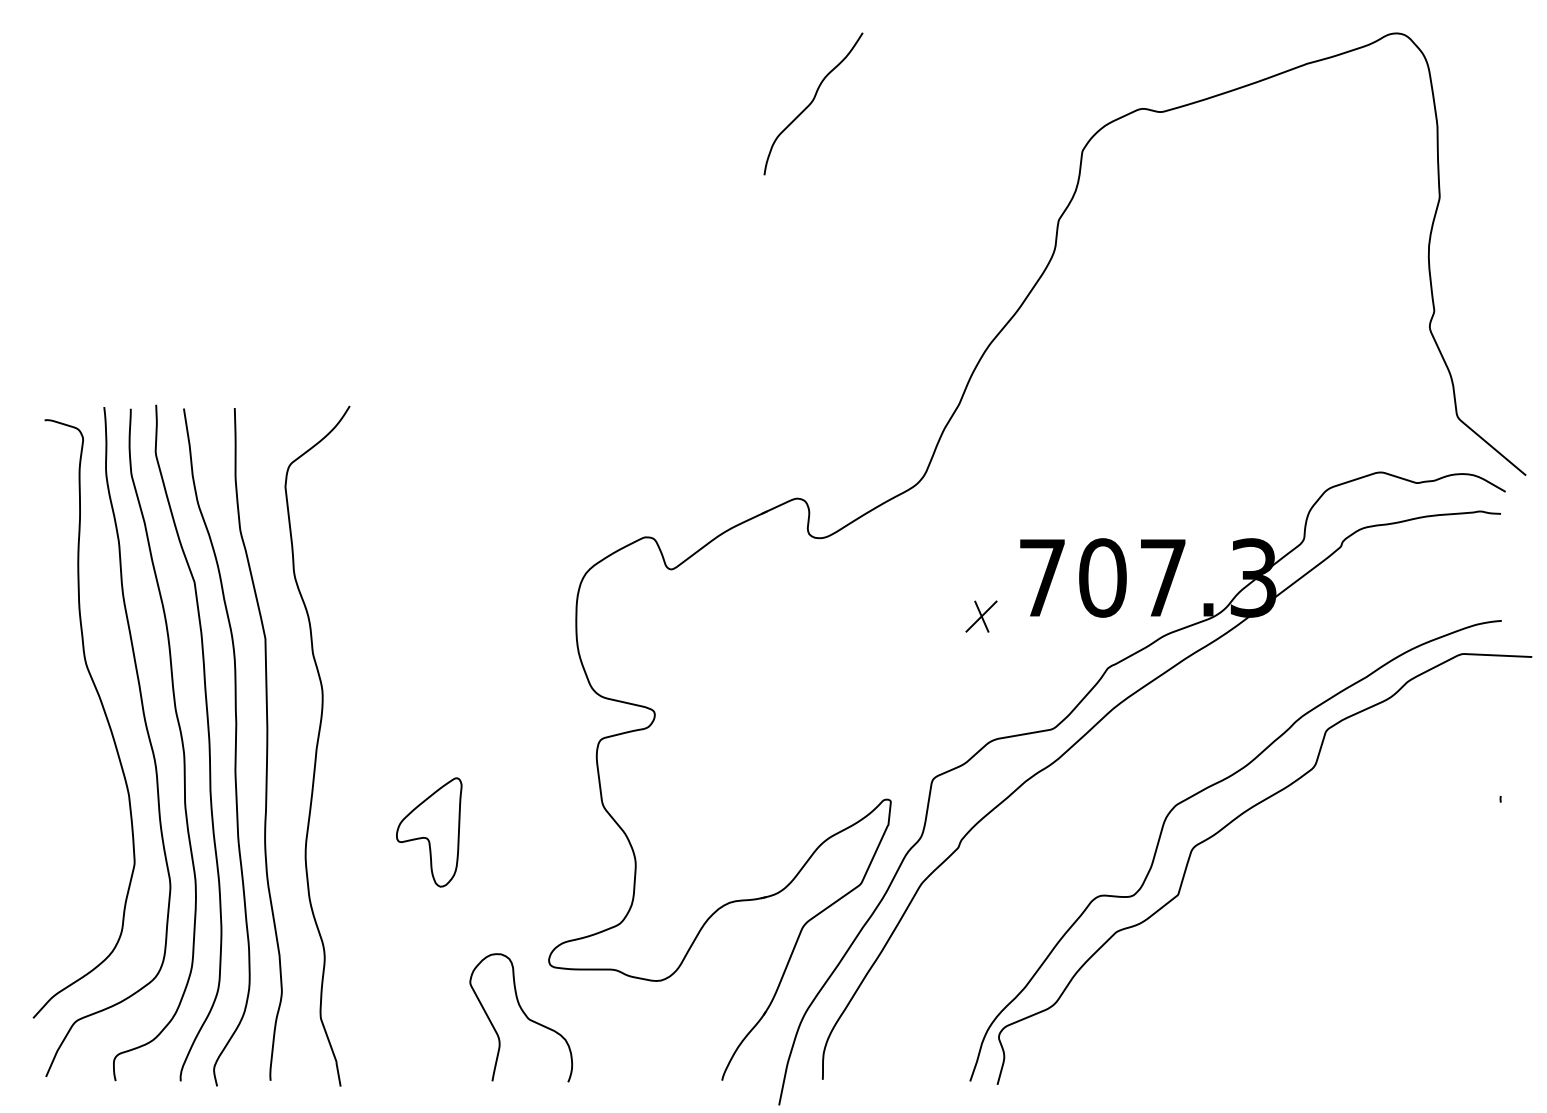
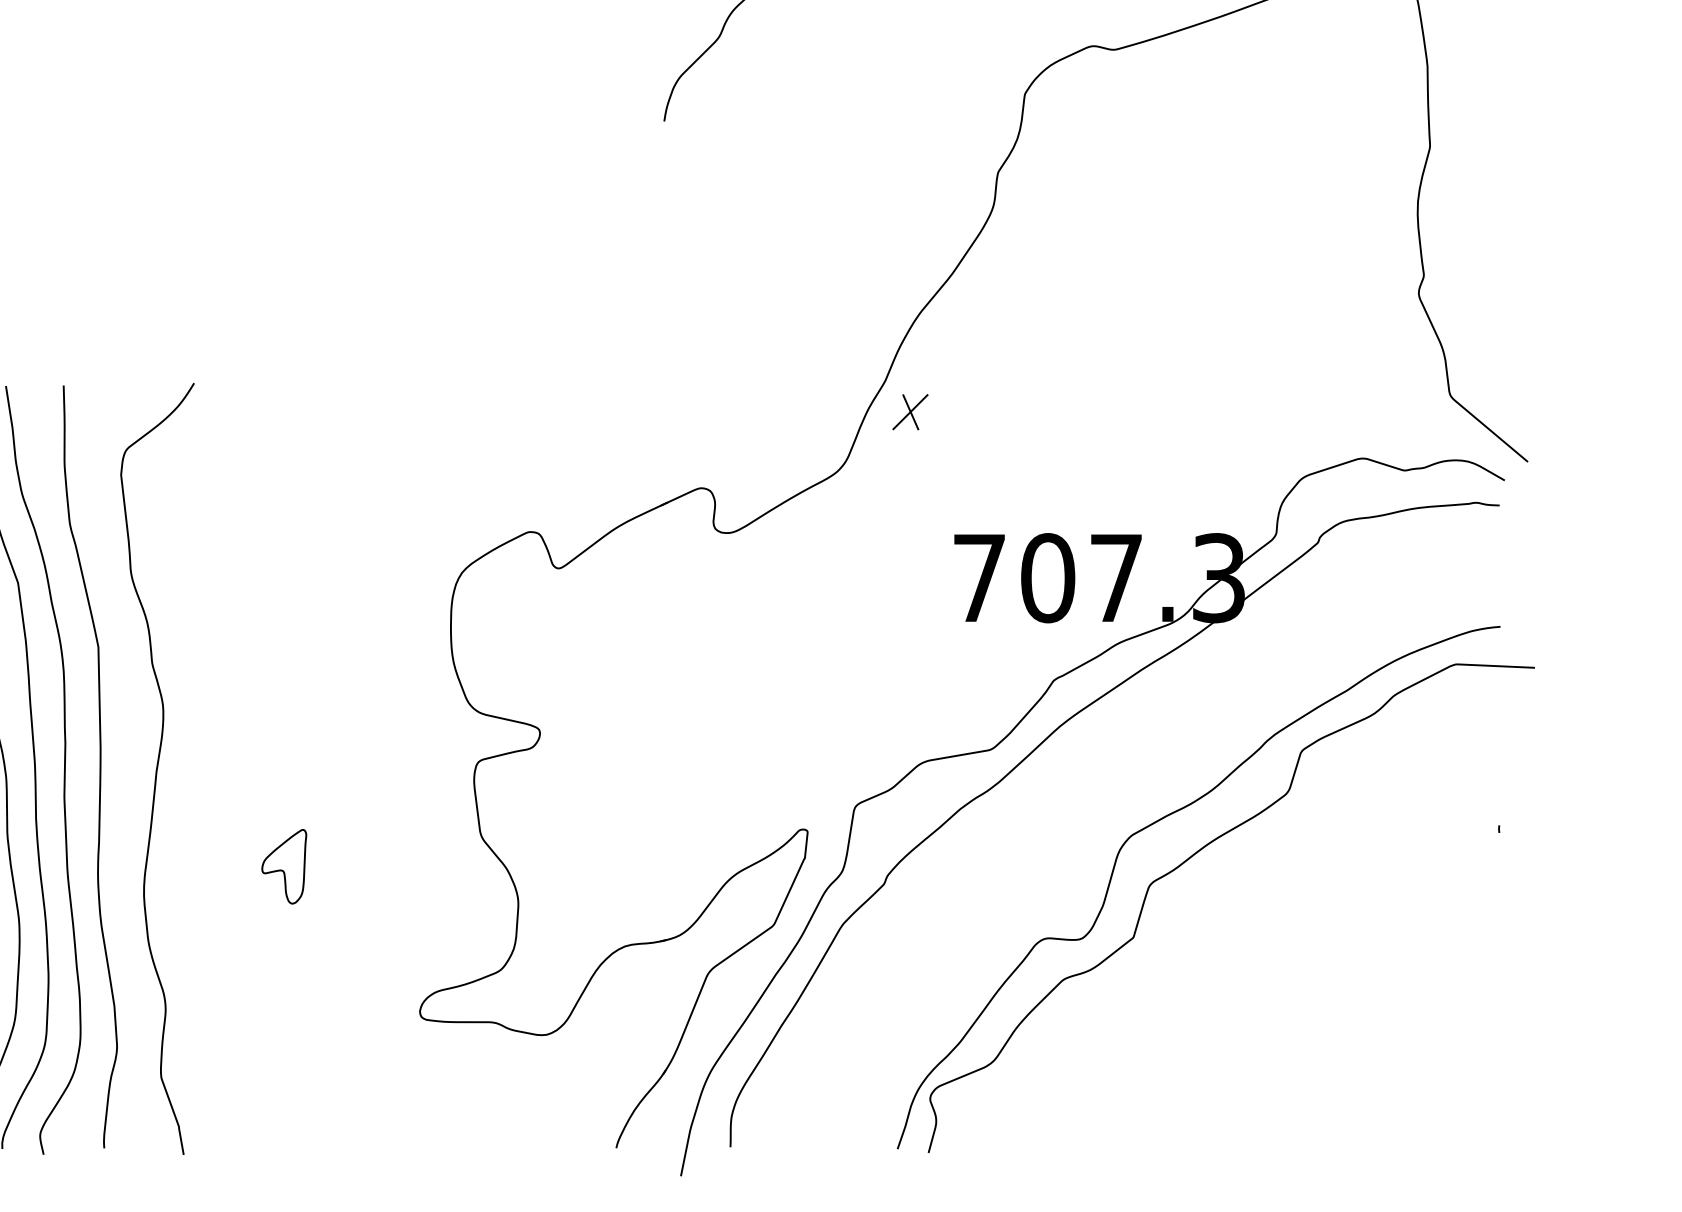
part: (981, 616) -> (910, 412), moved
part: (429, 832) -> (284, 866), size x0.6
curve: (524, 1015) -> (392, 1074), removed

